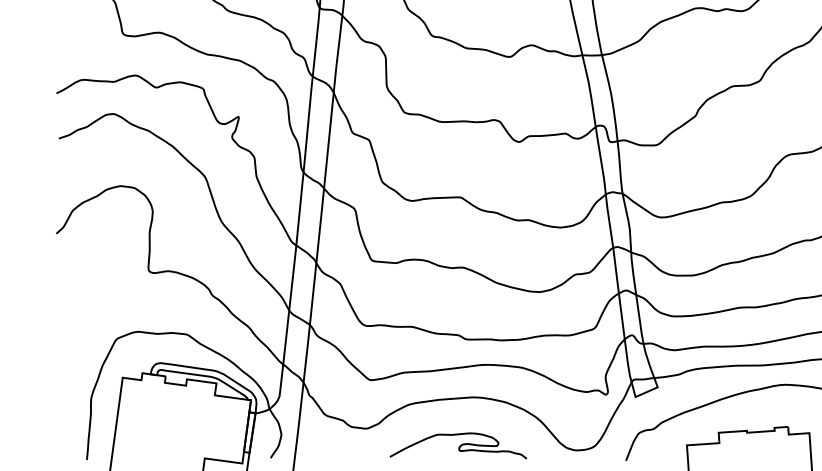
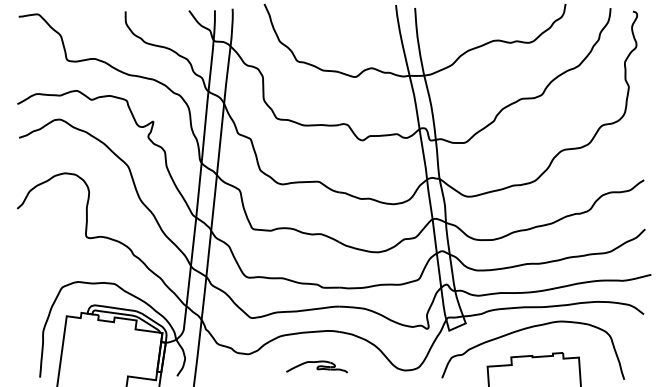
part: (457, 445) -> (316, 366), size x0.6

